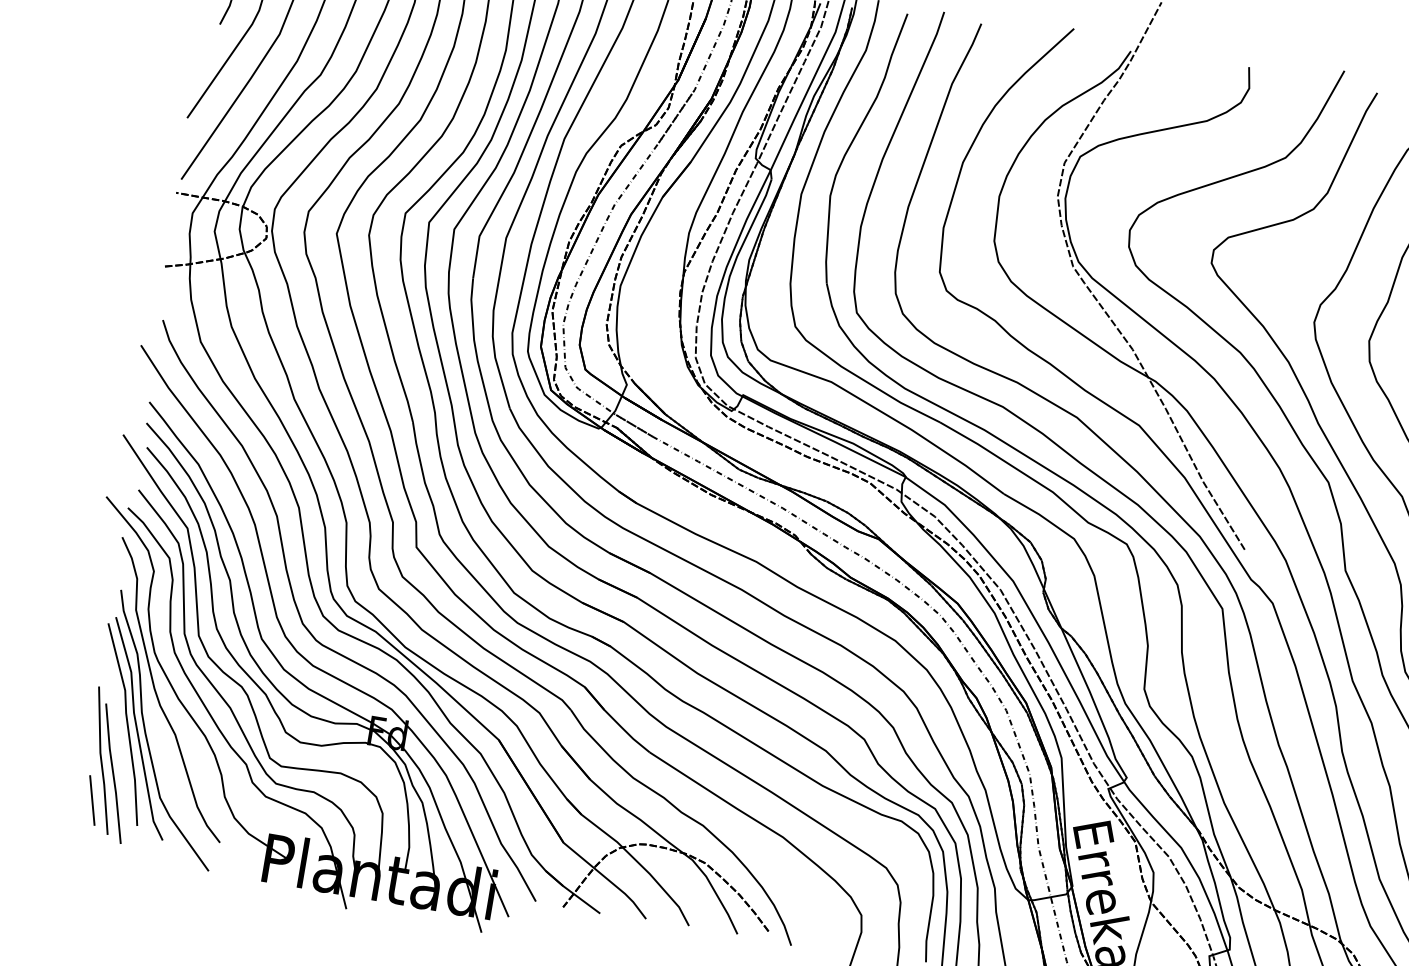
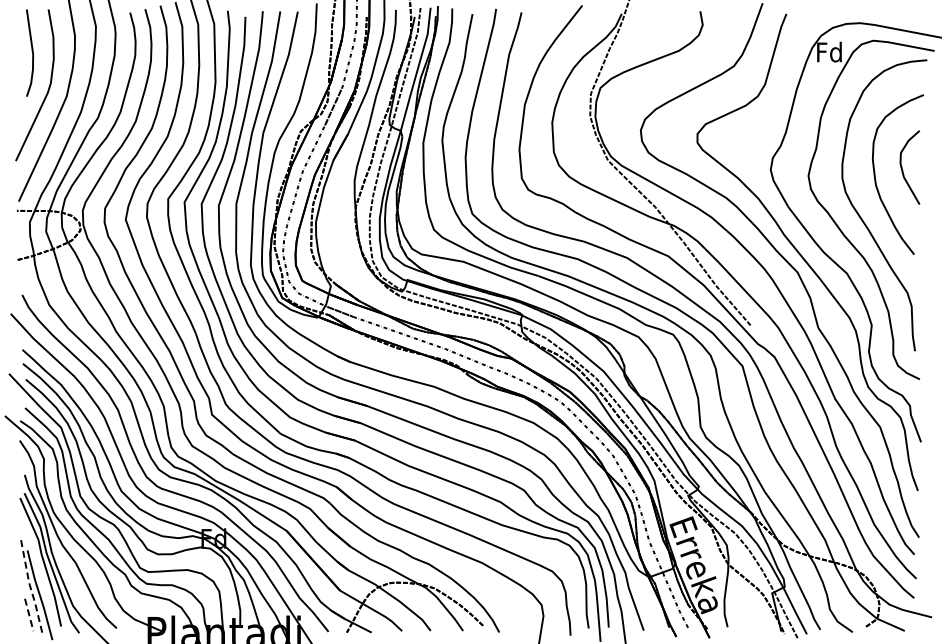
line: (100, 761) -> (30, 588), solid -> dashed
line: (92, 799) -> (29, 614), solid -> dashed

